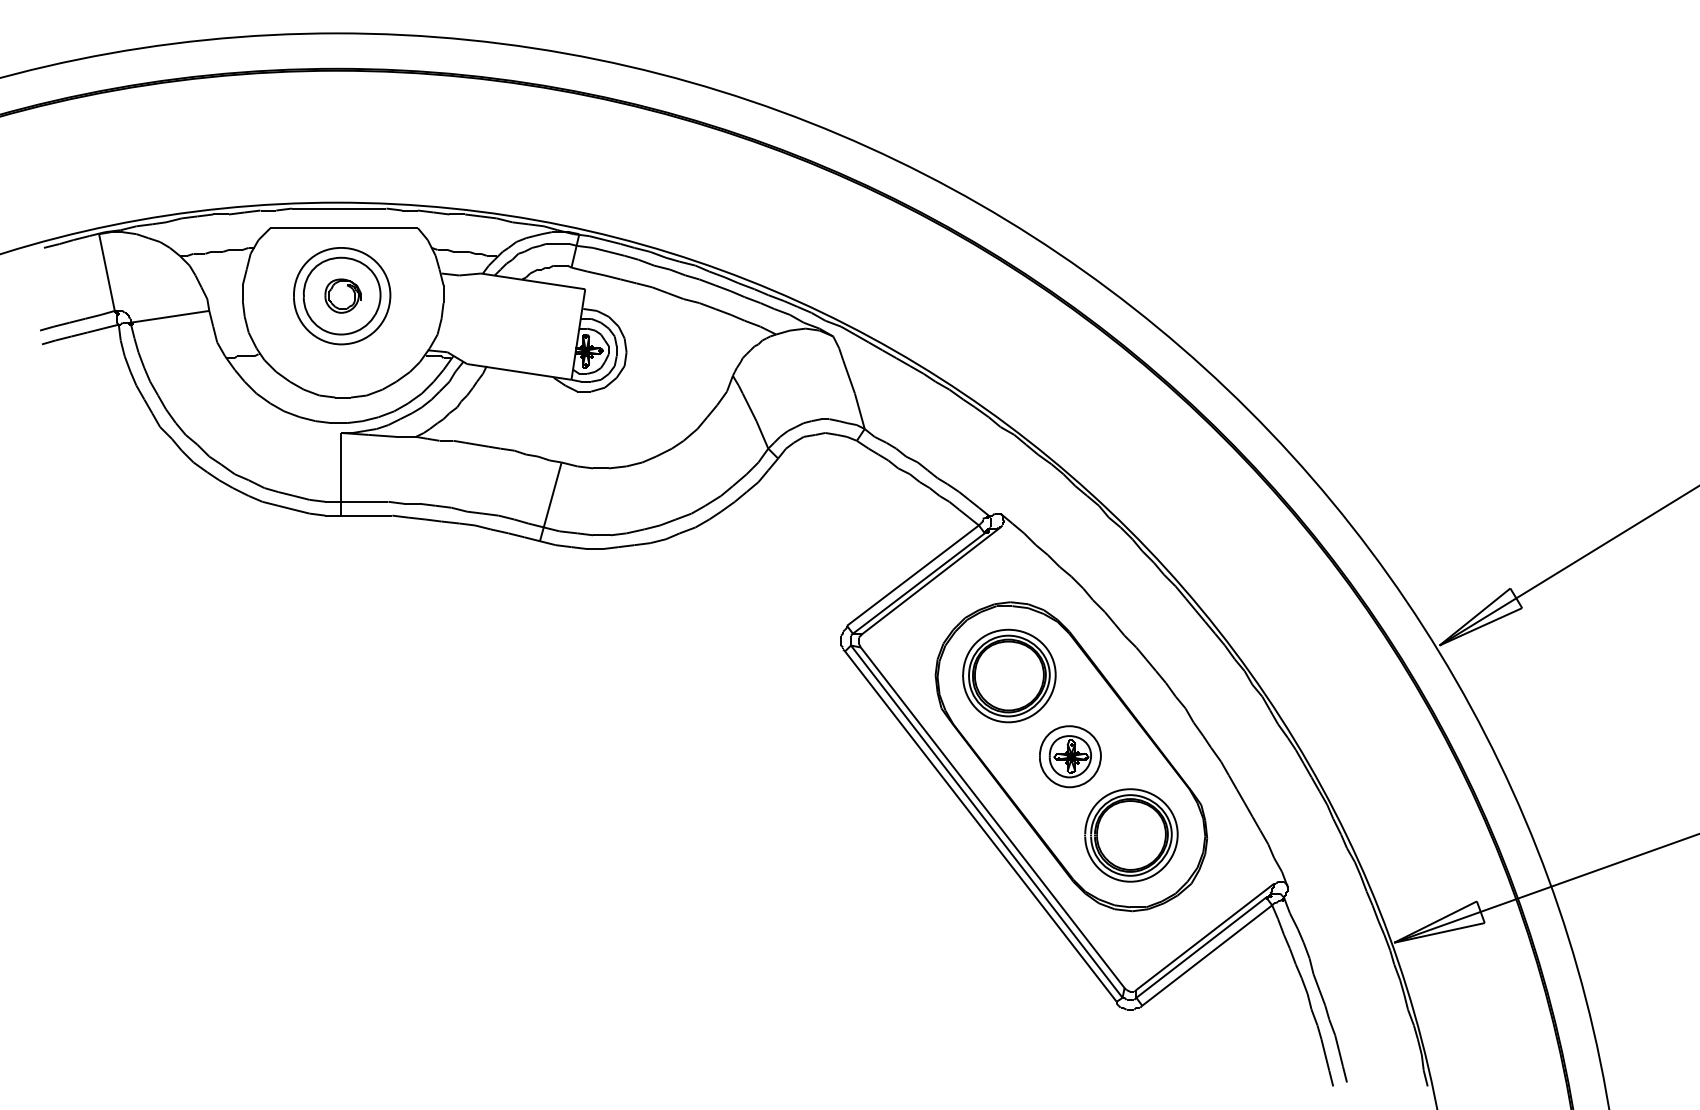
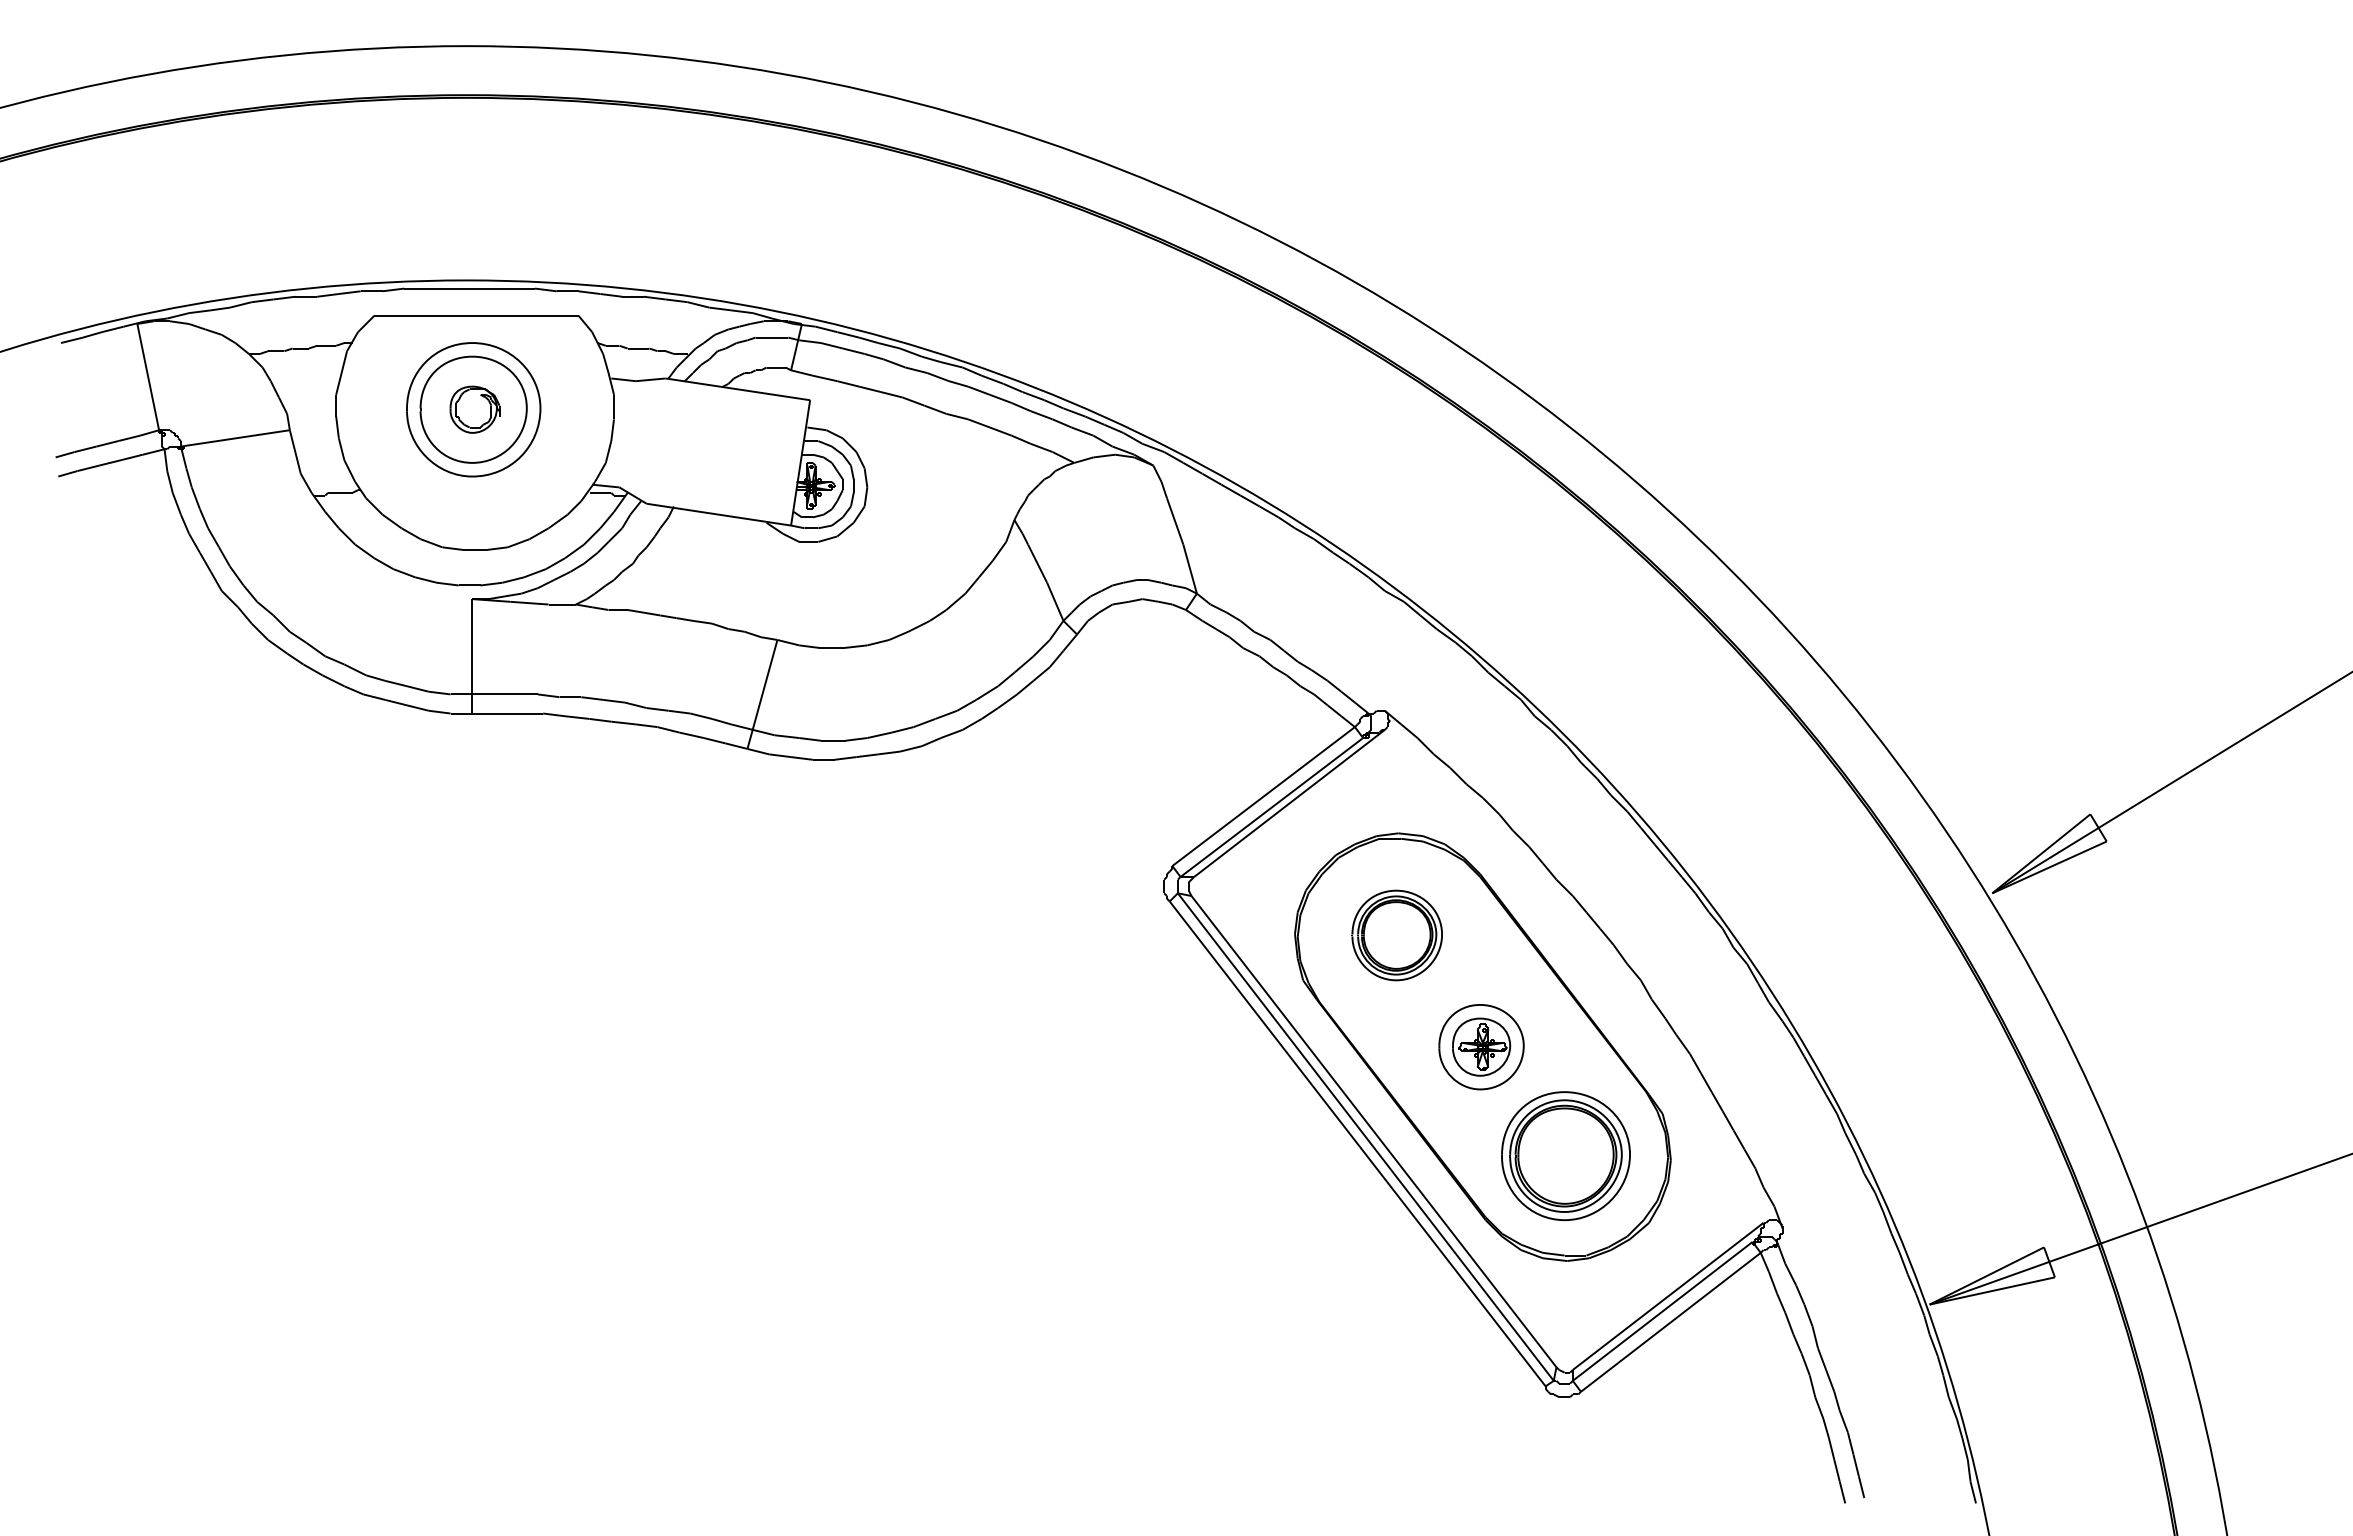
part: (1009, 676) -> (1397, 935), size x0.7

